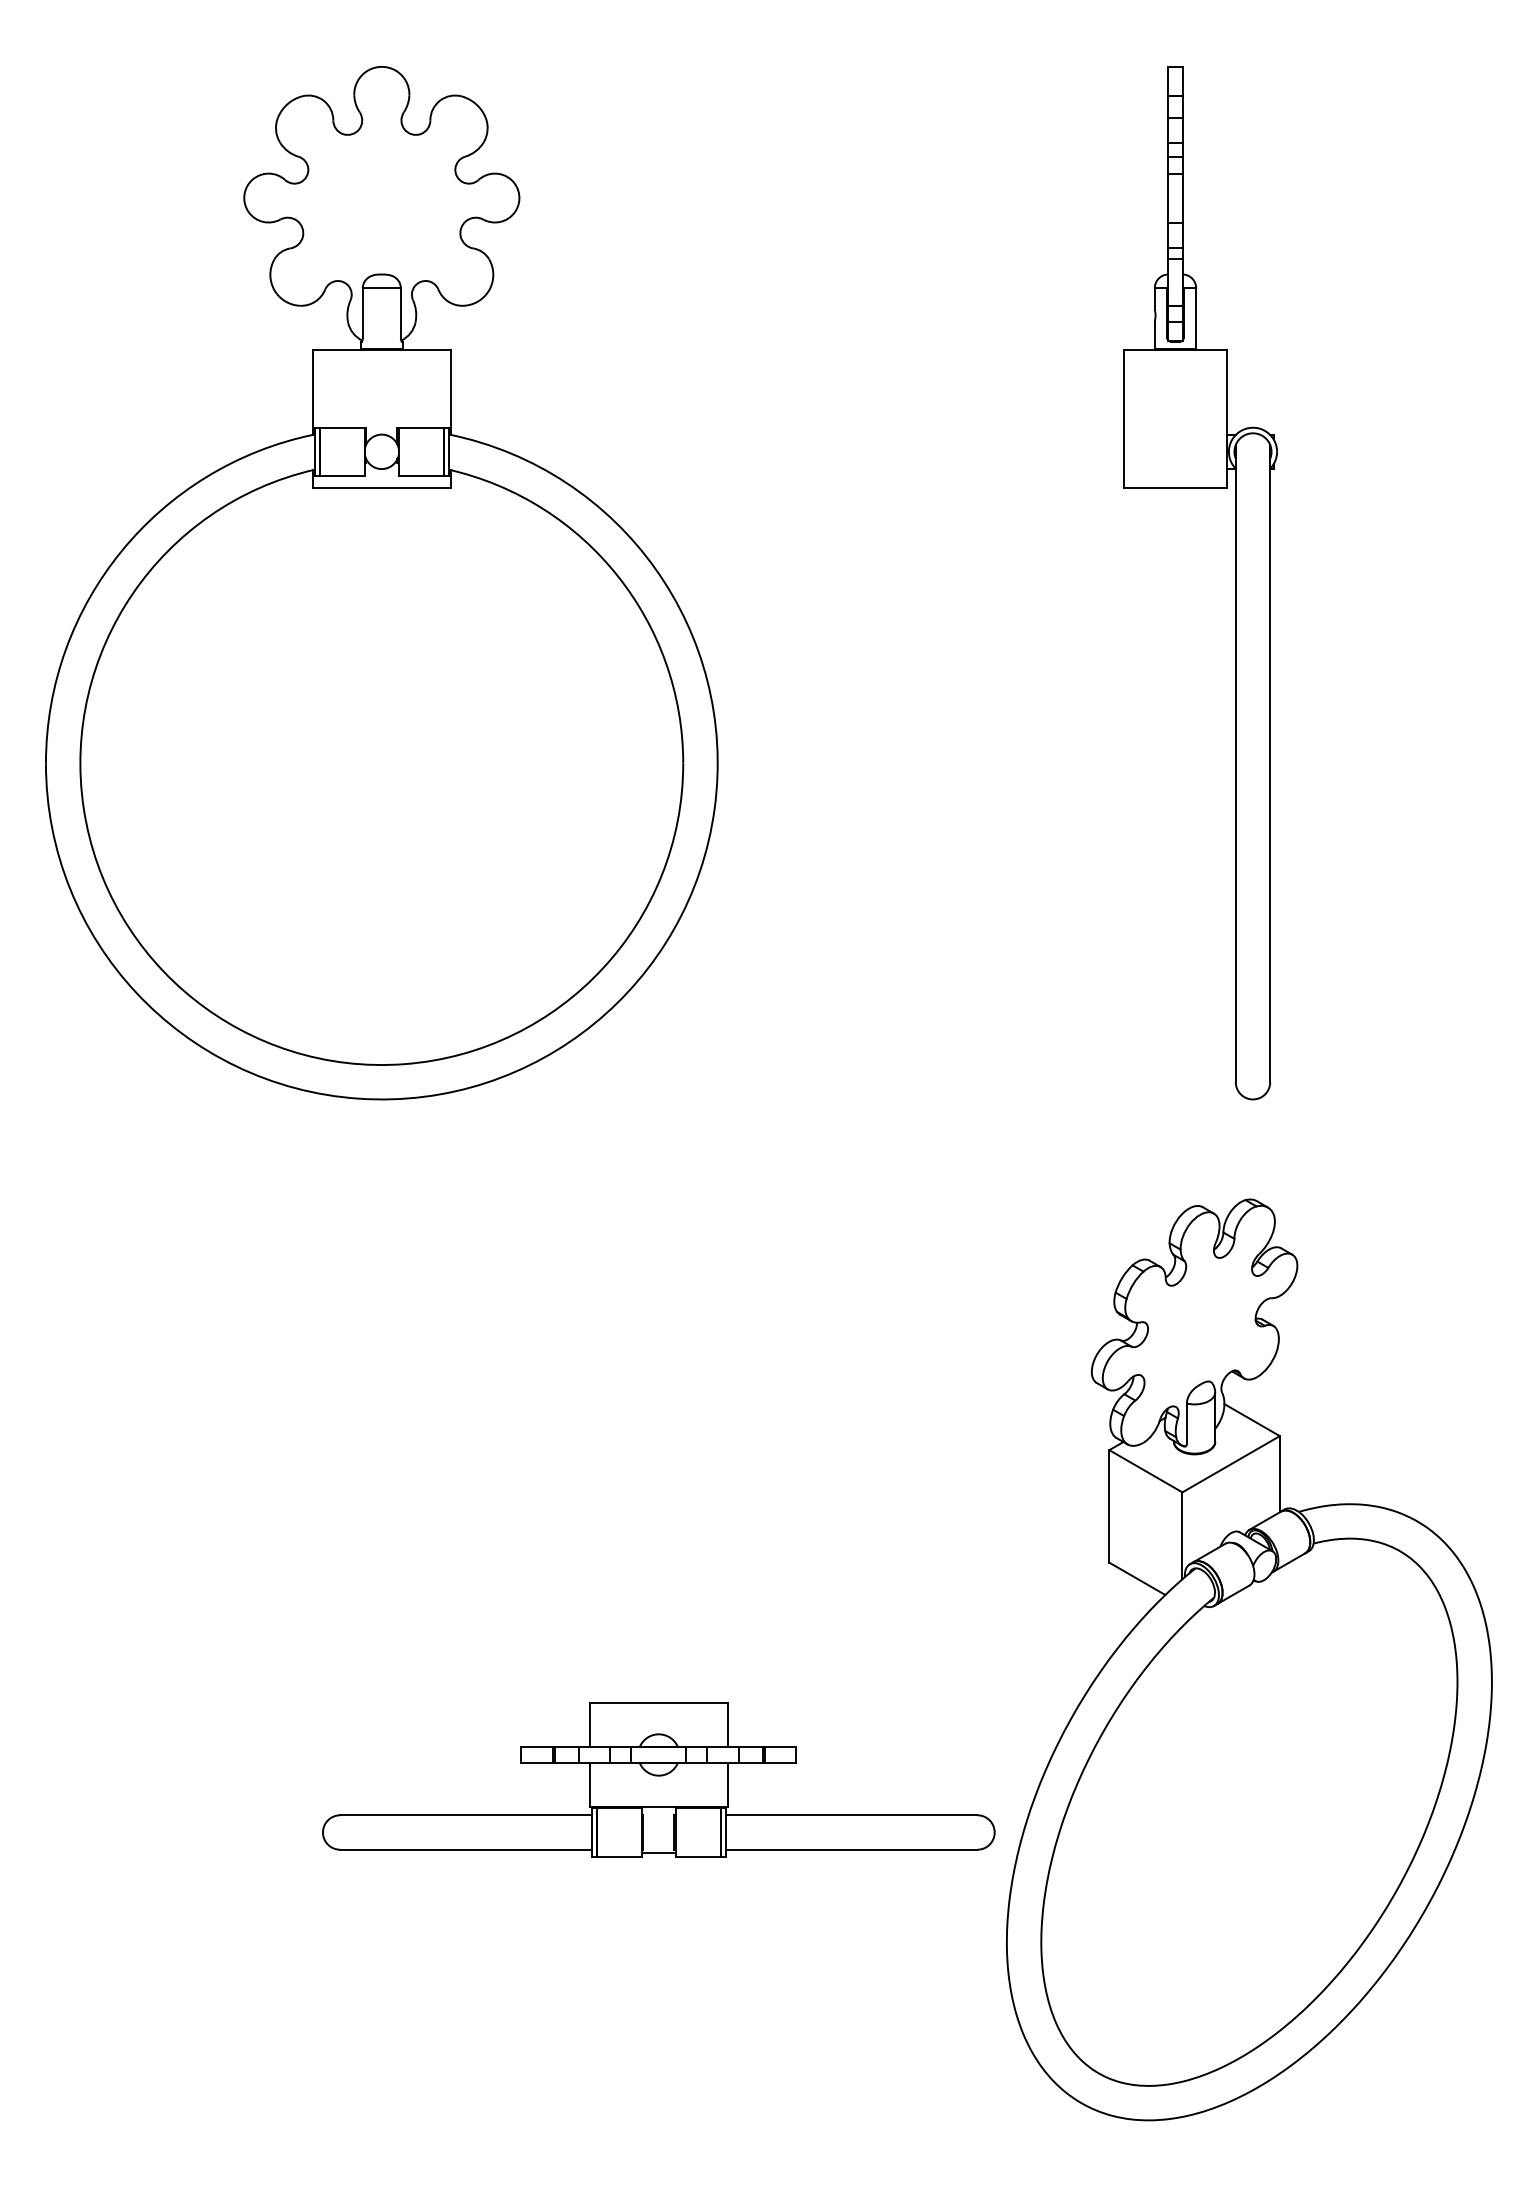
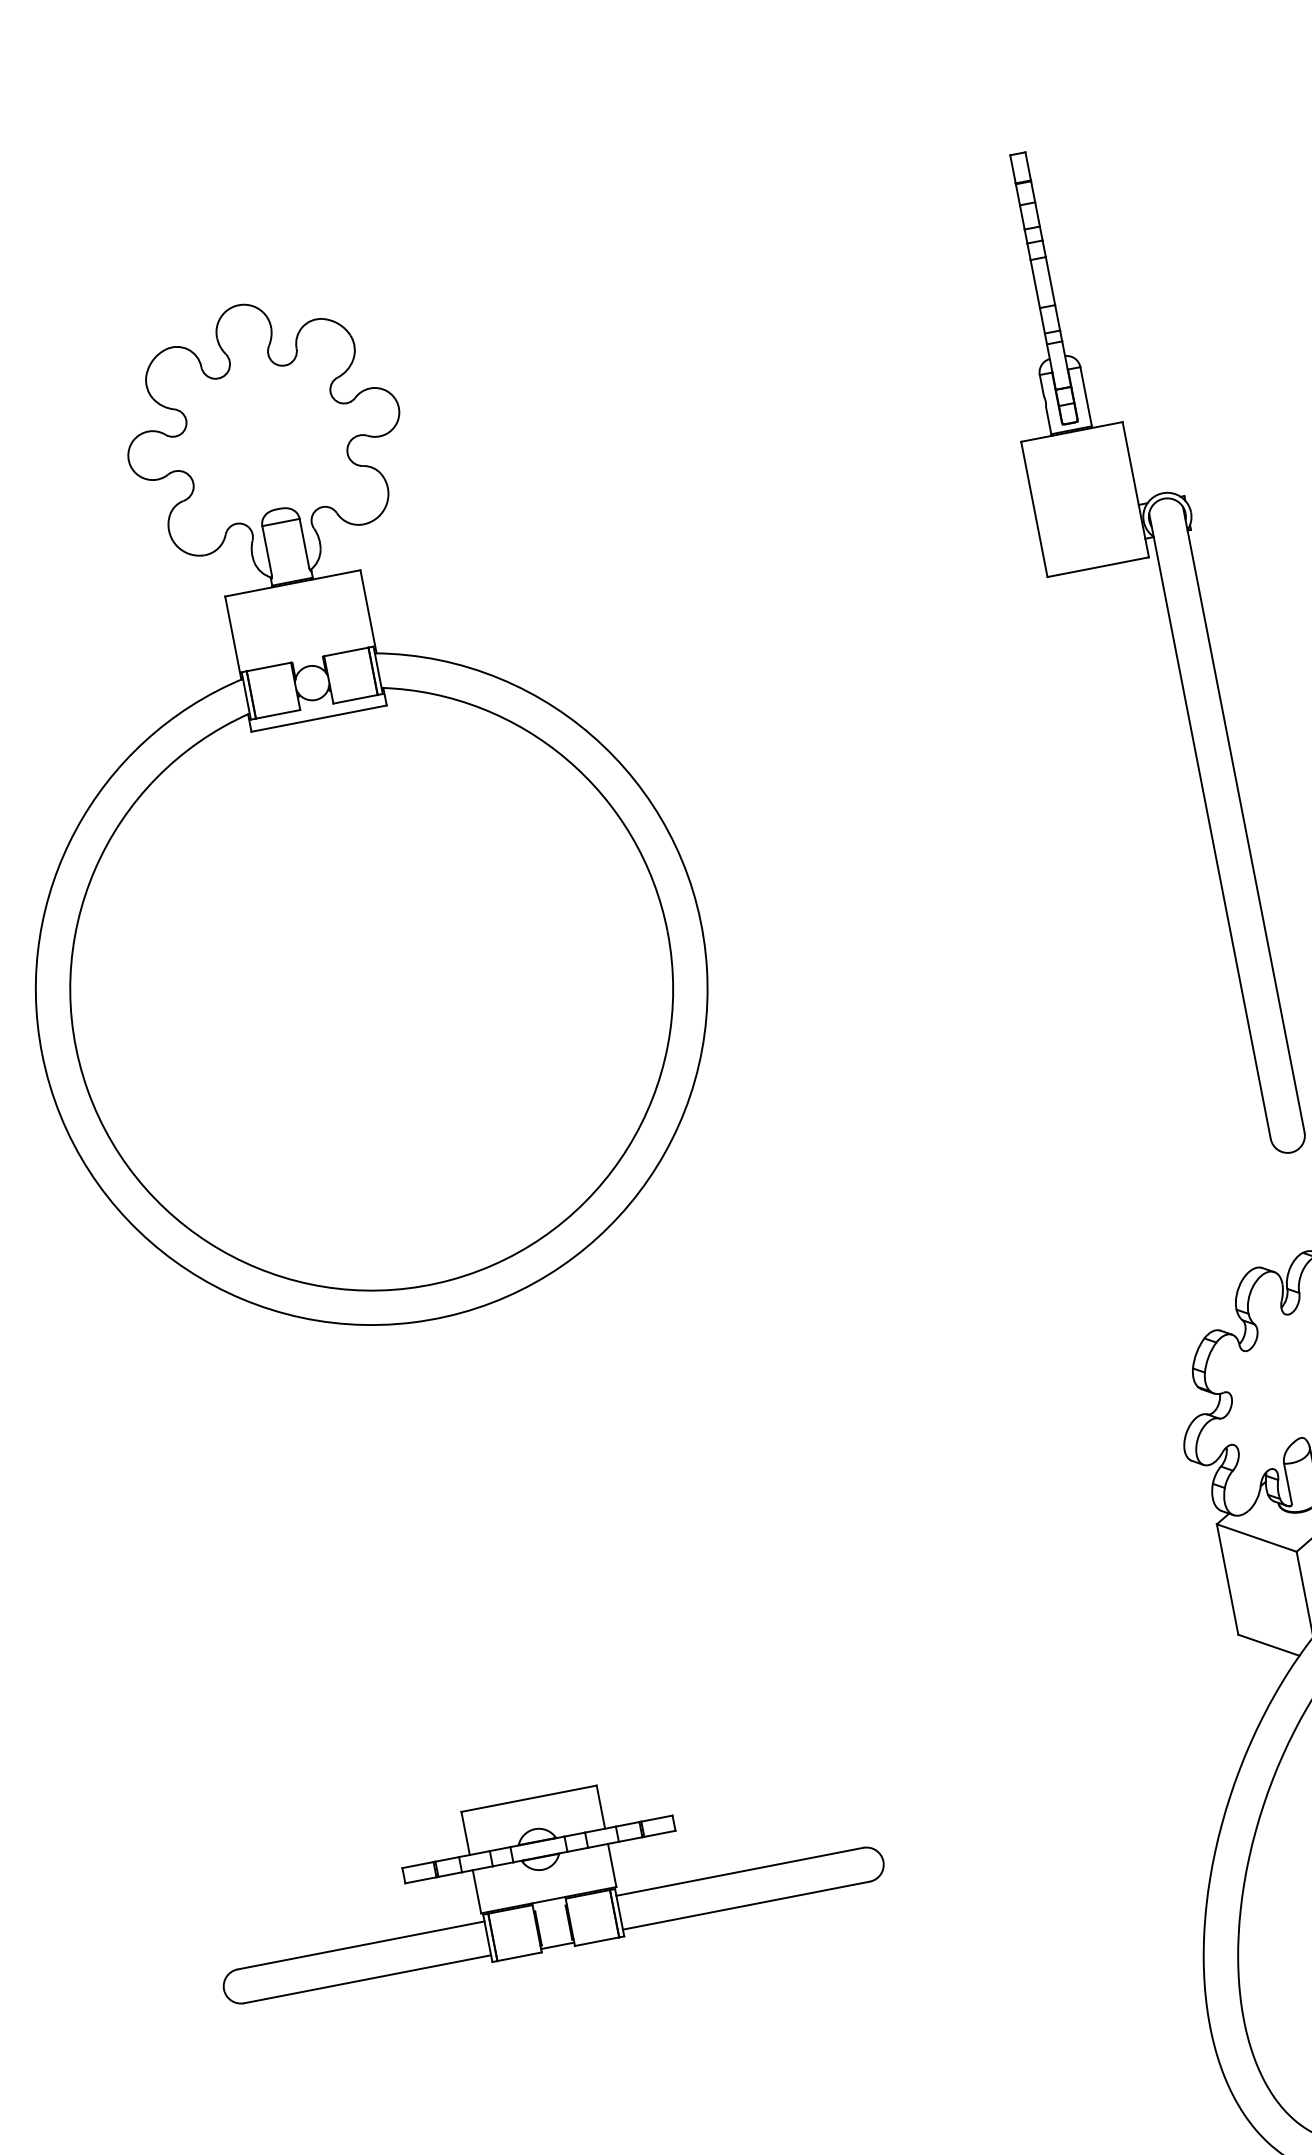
part: (658, 1779) -> (543, 1873), moved

